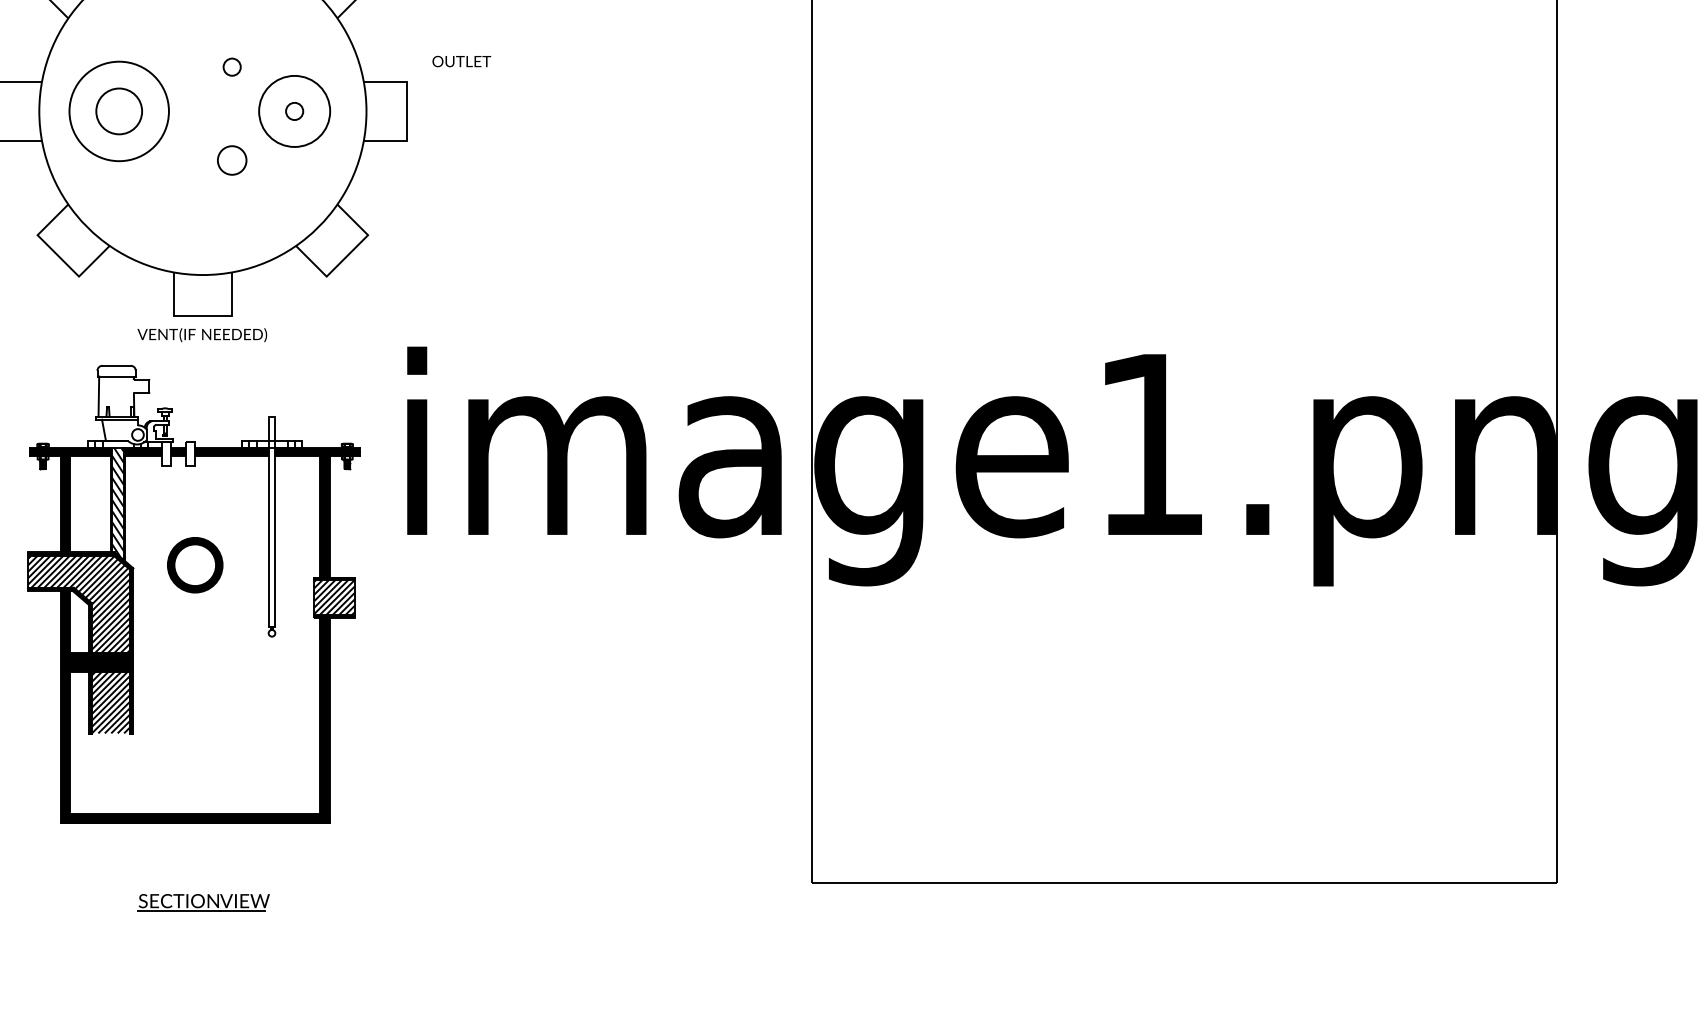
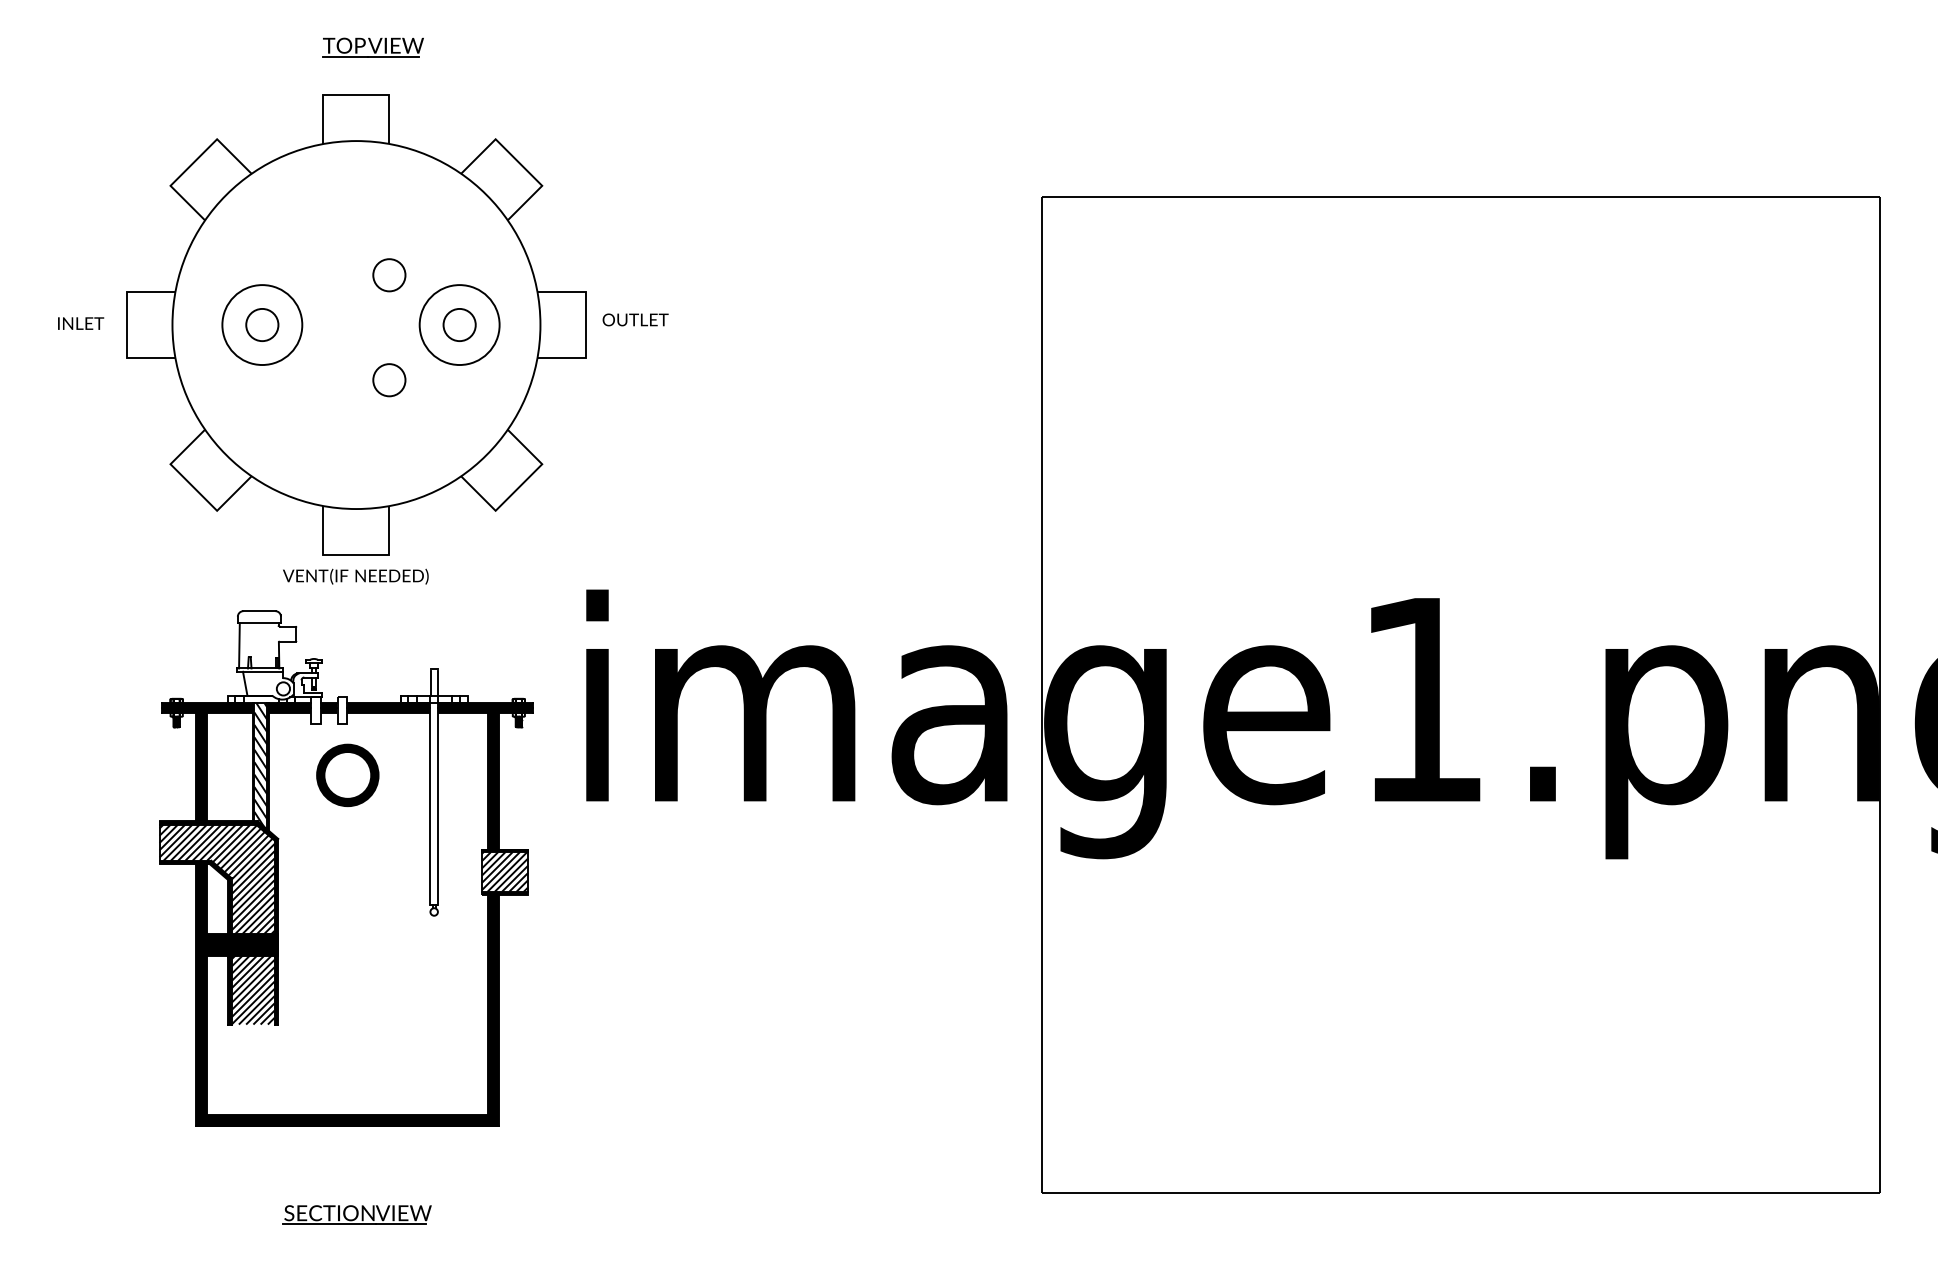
text: (461, 61) -> (635, 319), moved
circle: (232, 67) -> (389, 275), size x1.67
circle: (119, 110) -> (262, 324), size x0.62
circle: (294, 110) -> (459, 324), size x1.67
circle: (119, 111) -> (262, 325), size x0.71
part: (194, 565) -> (347, 775), moved

